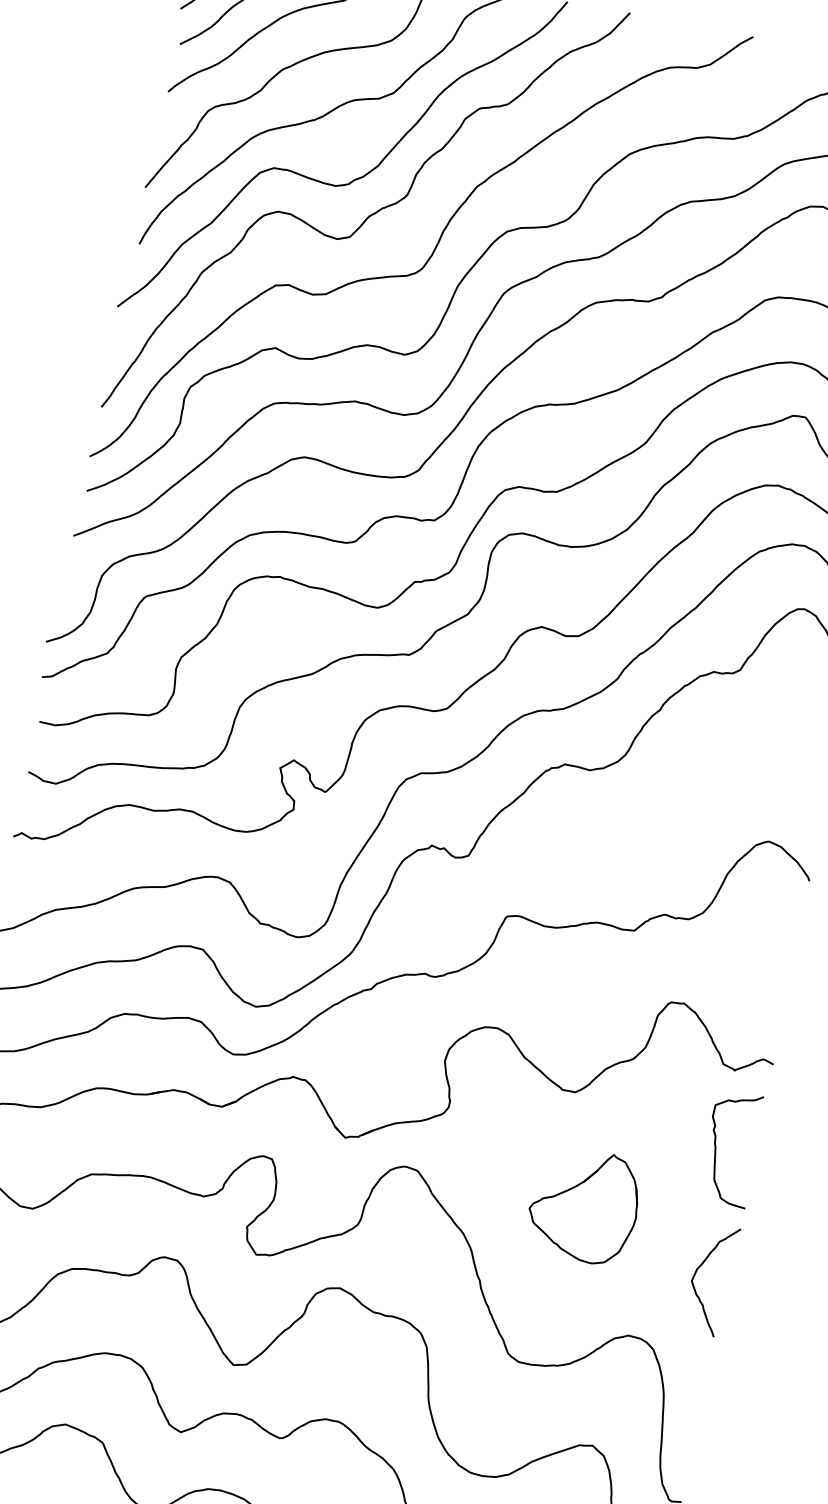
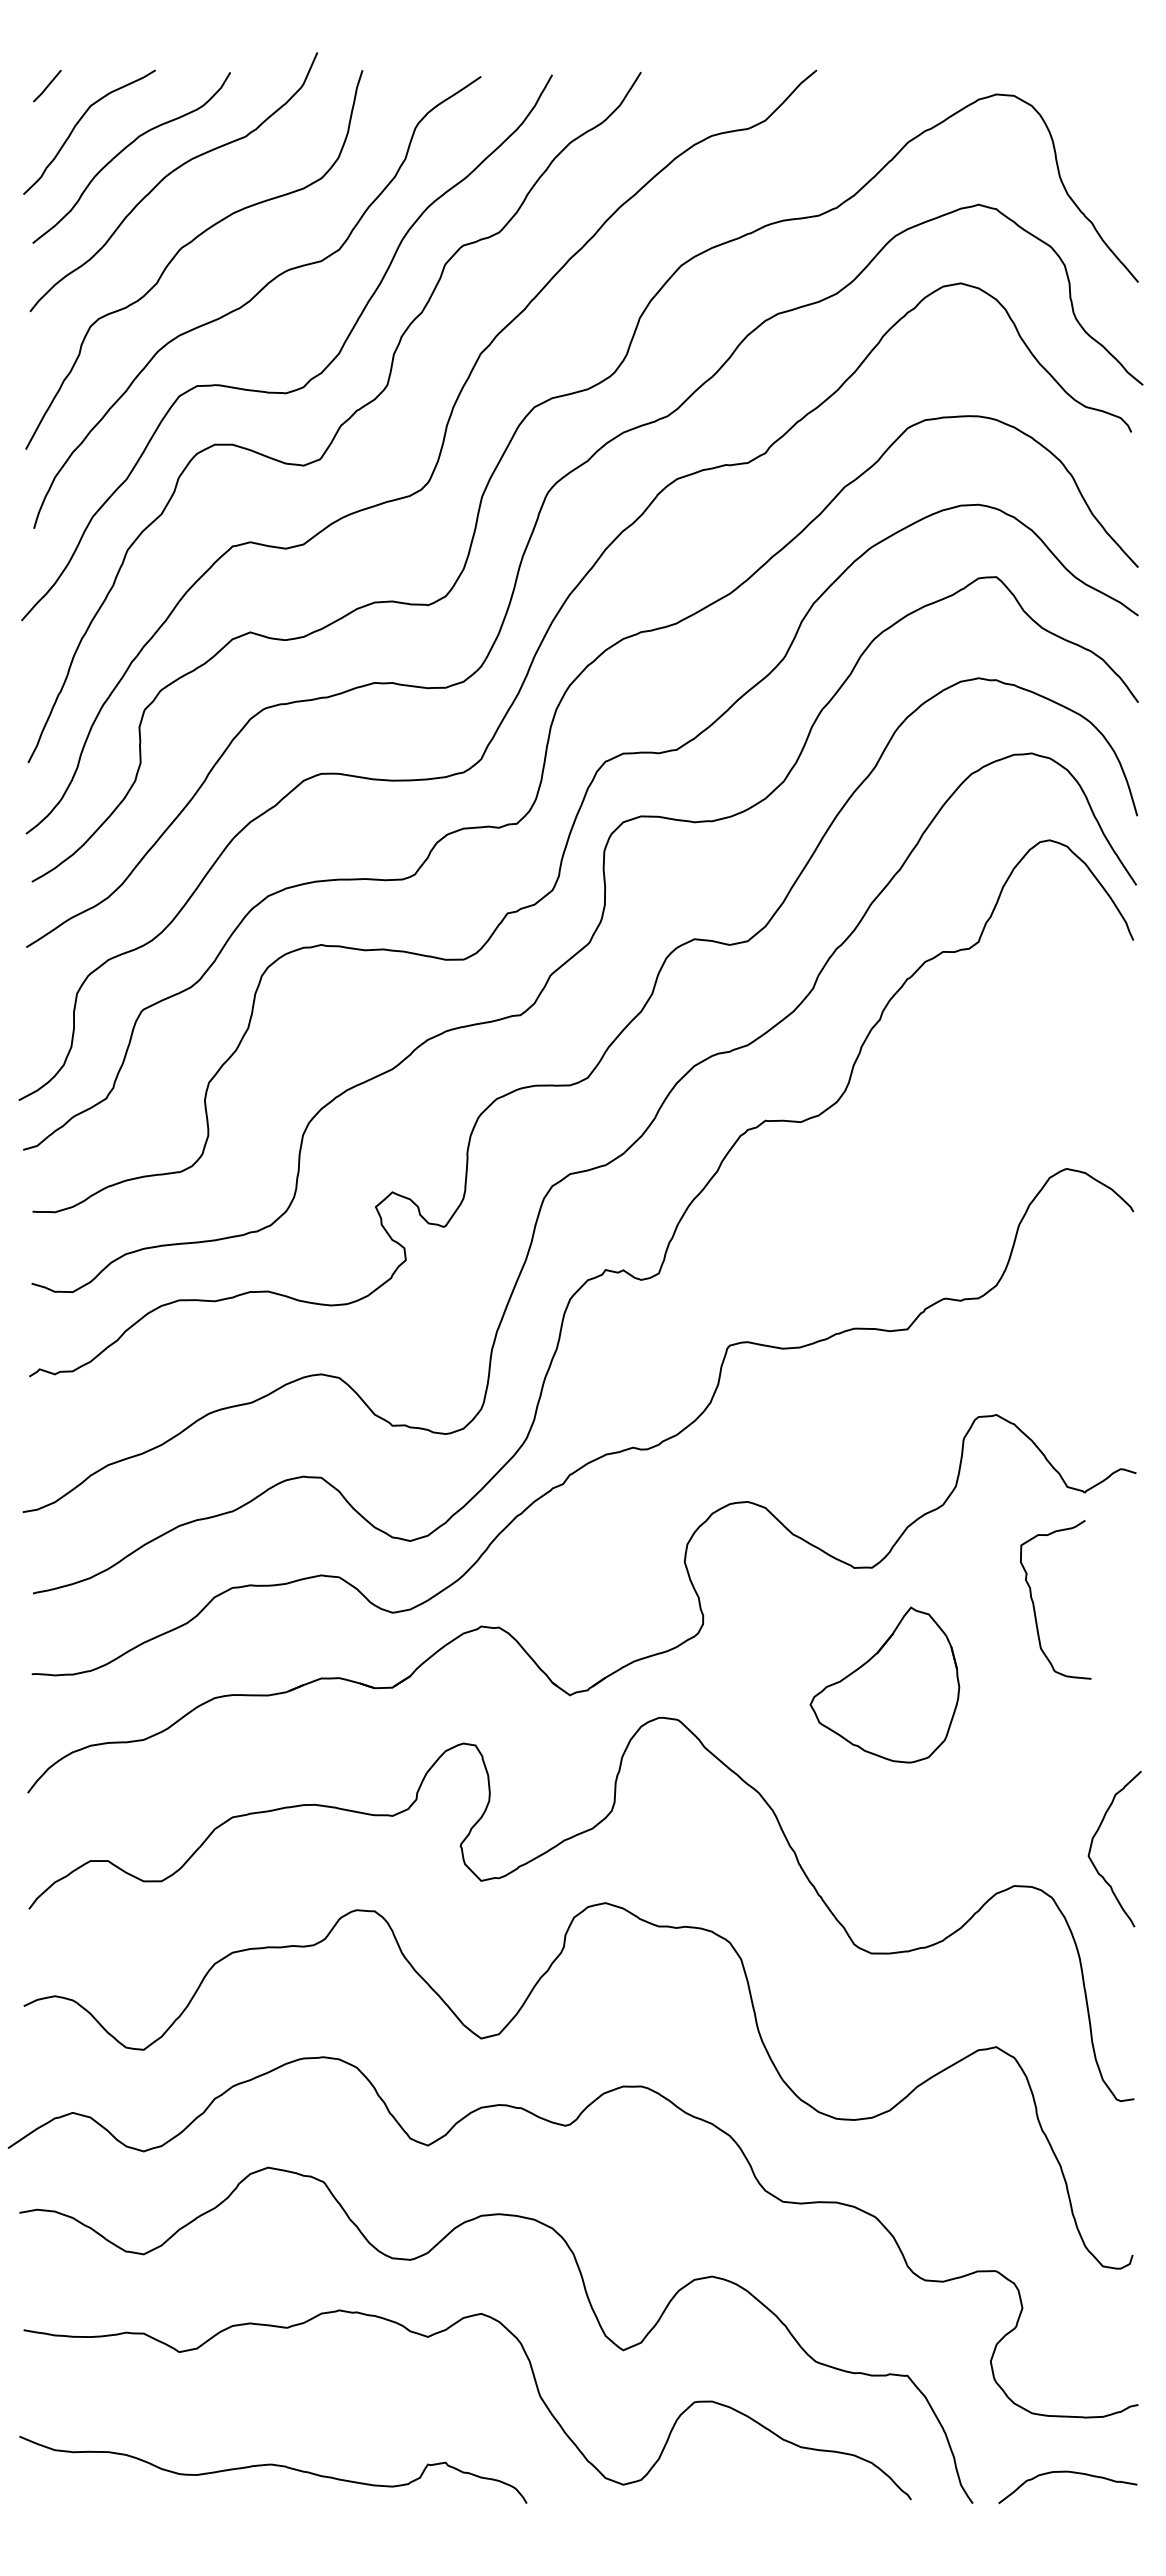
curve: (716, 1147) -> (1034, 1603), moved
part: (584, 1204) -> (884, 1684), moved
curve: (696, 1273) -> (1092, 1844), moved

